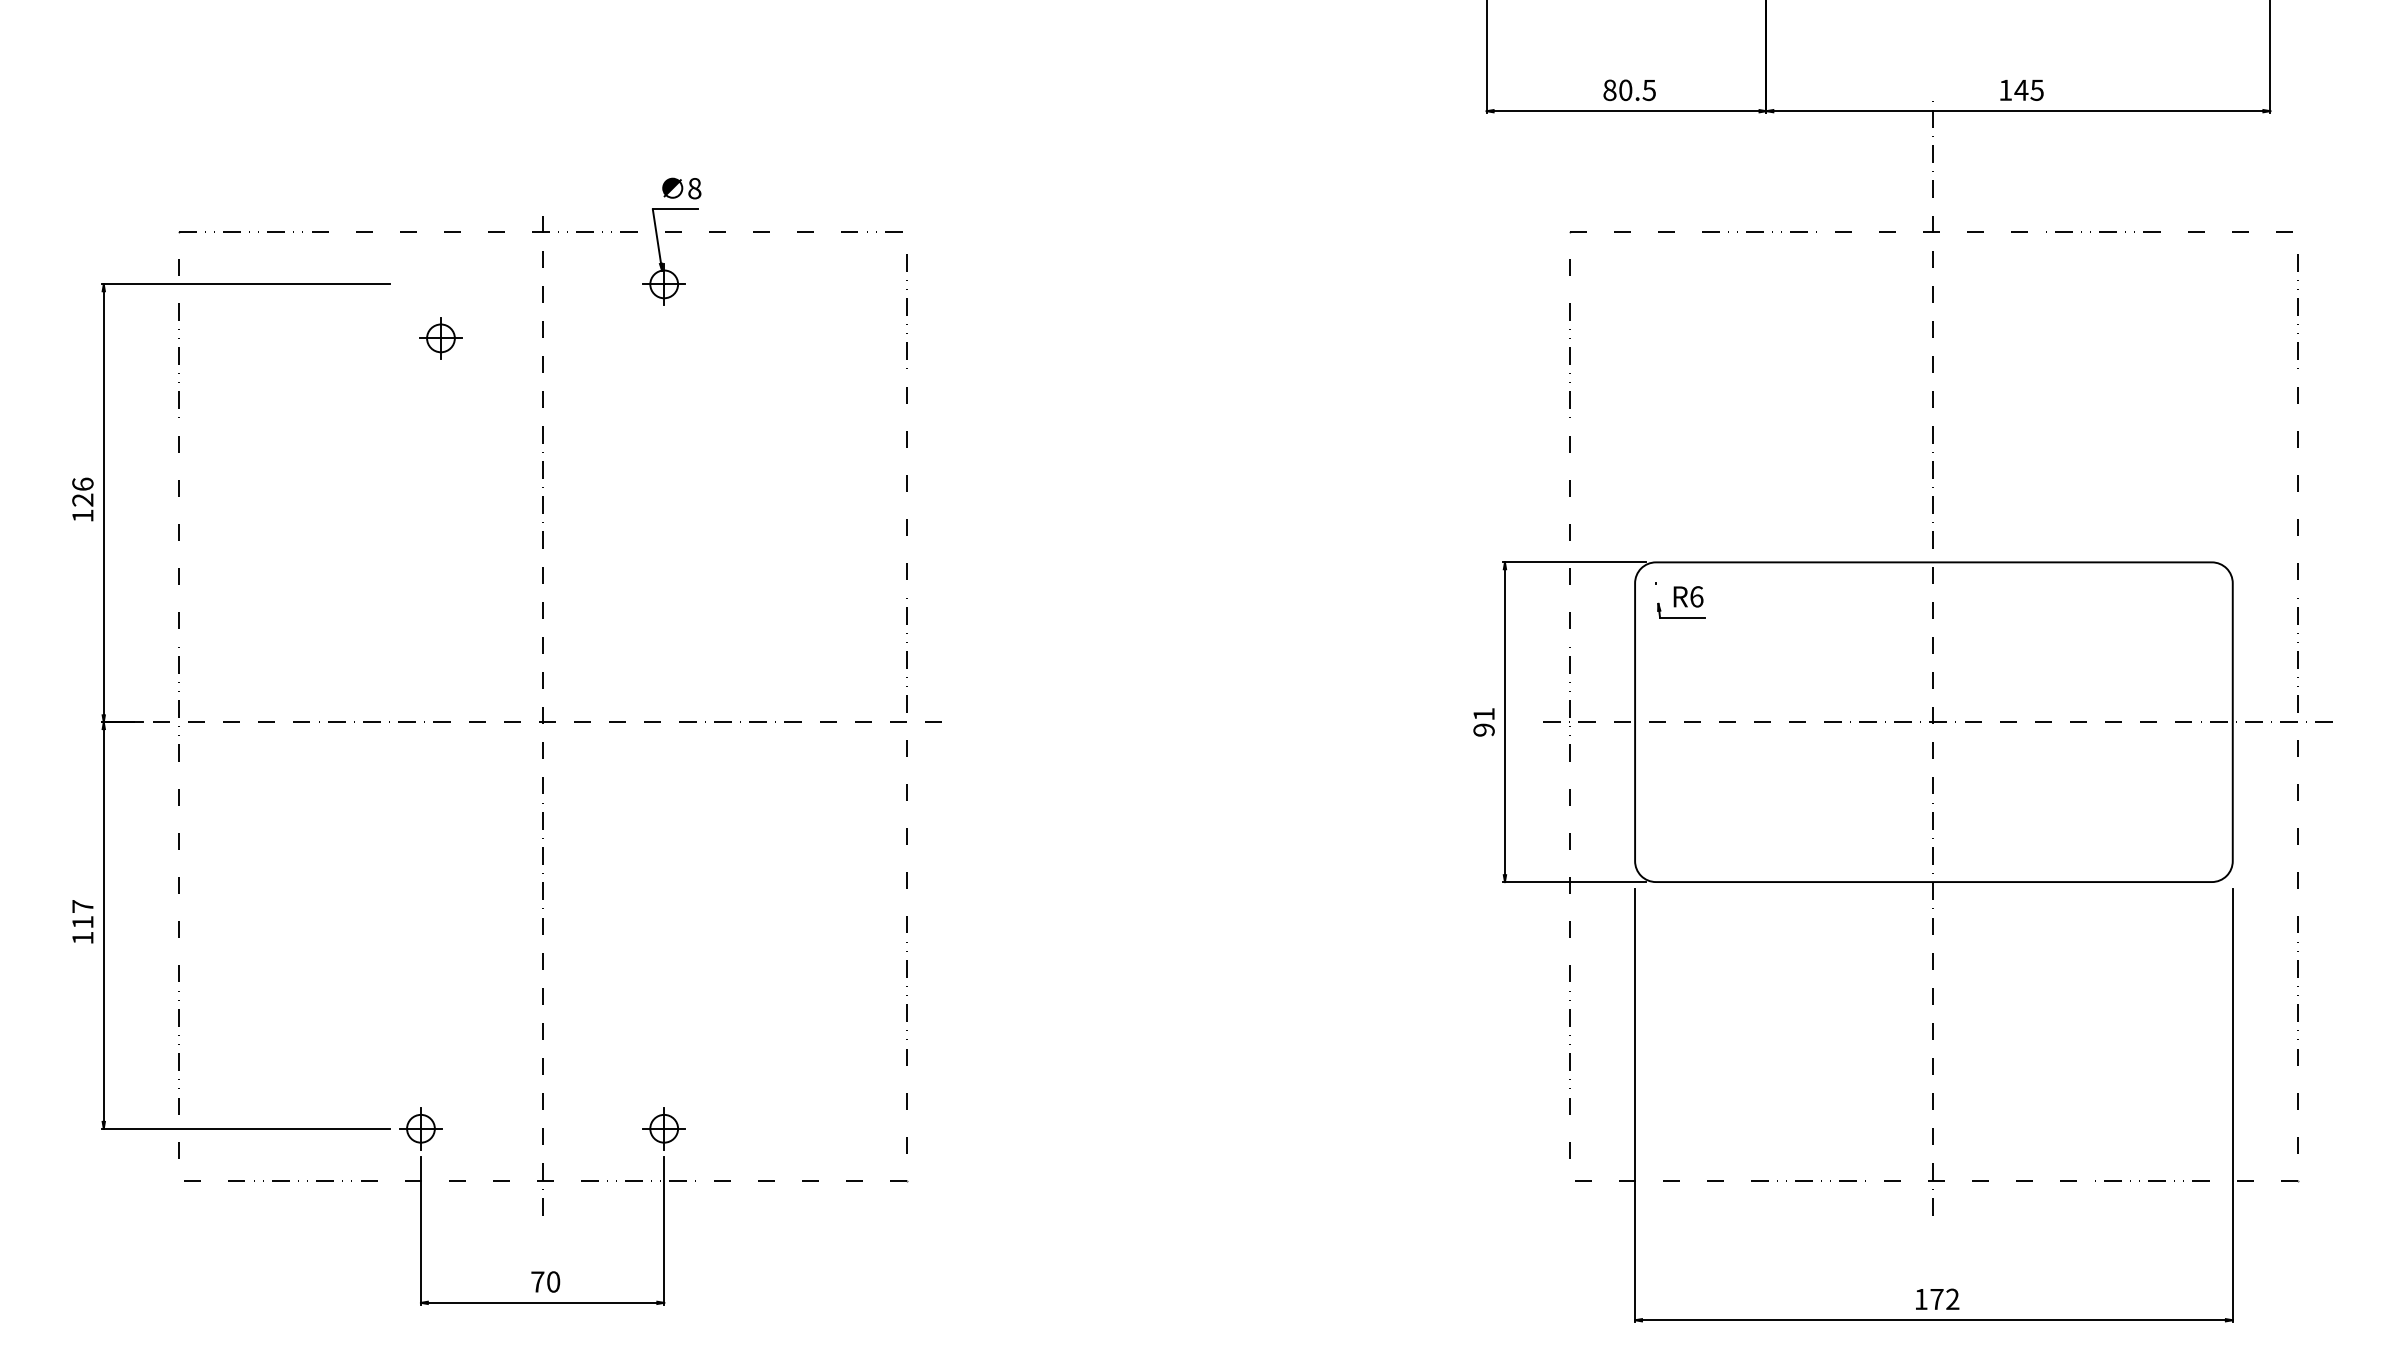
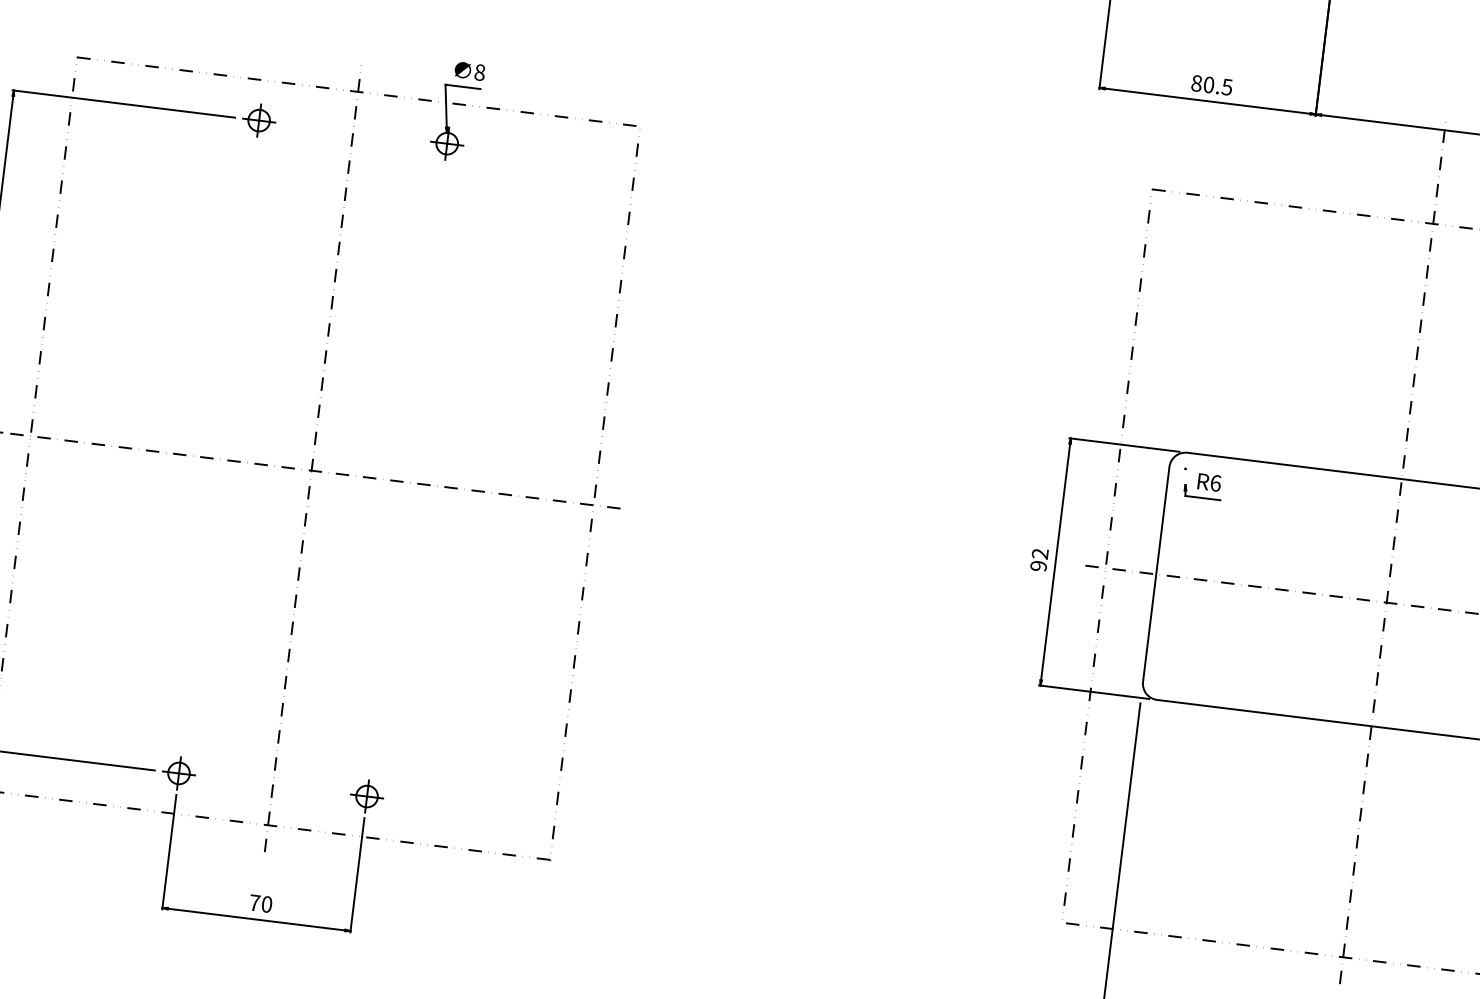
part: (440, 338) -> (258, 120), moved
text: (1483, 713) -> (1039, 553), 91 -> 92

